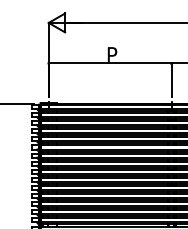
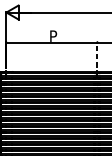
line: (171, 80) -> (97, 55), solid -> dashed

